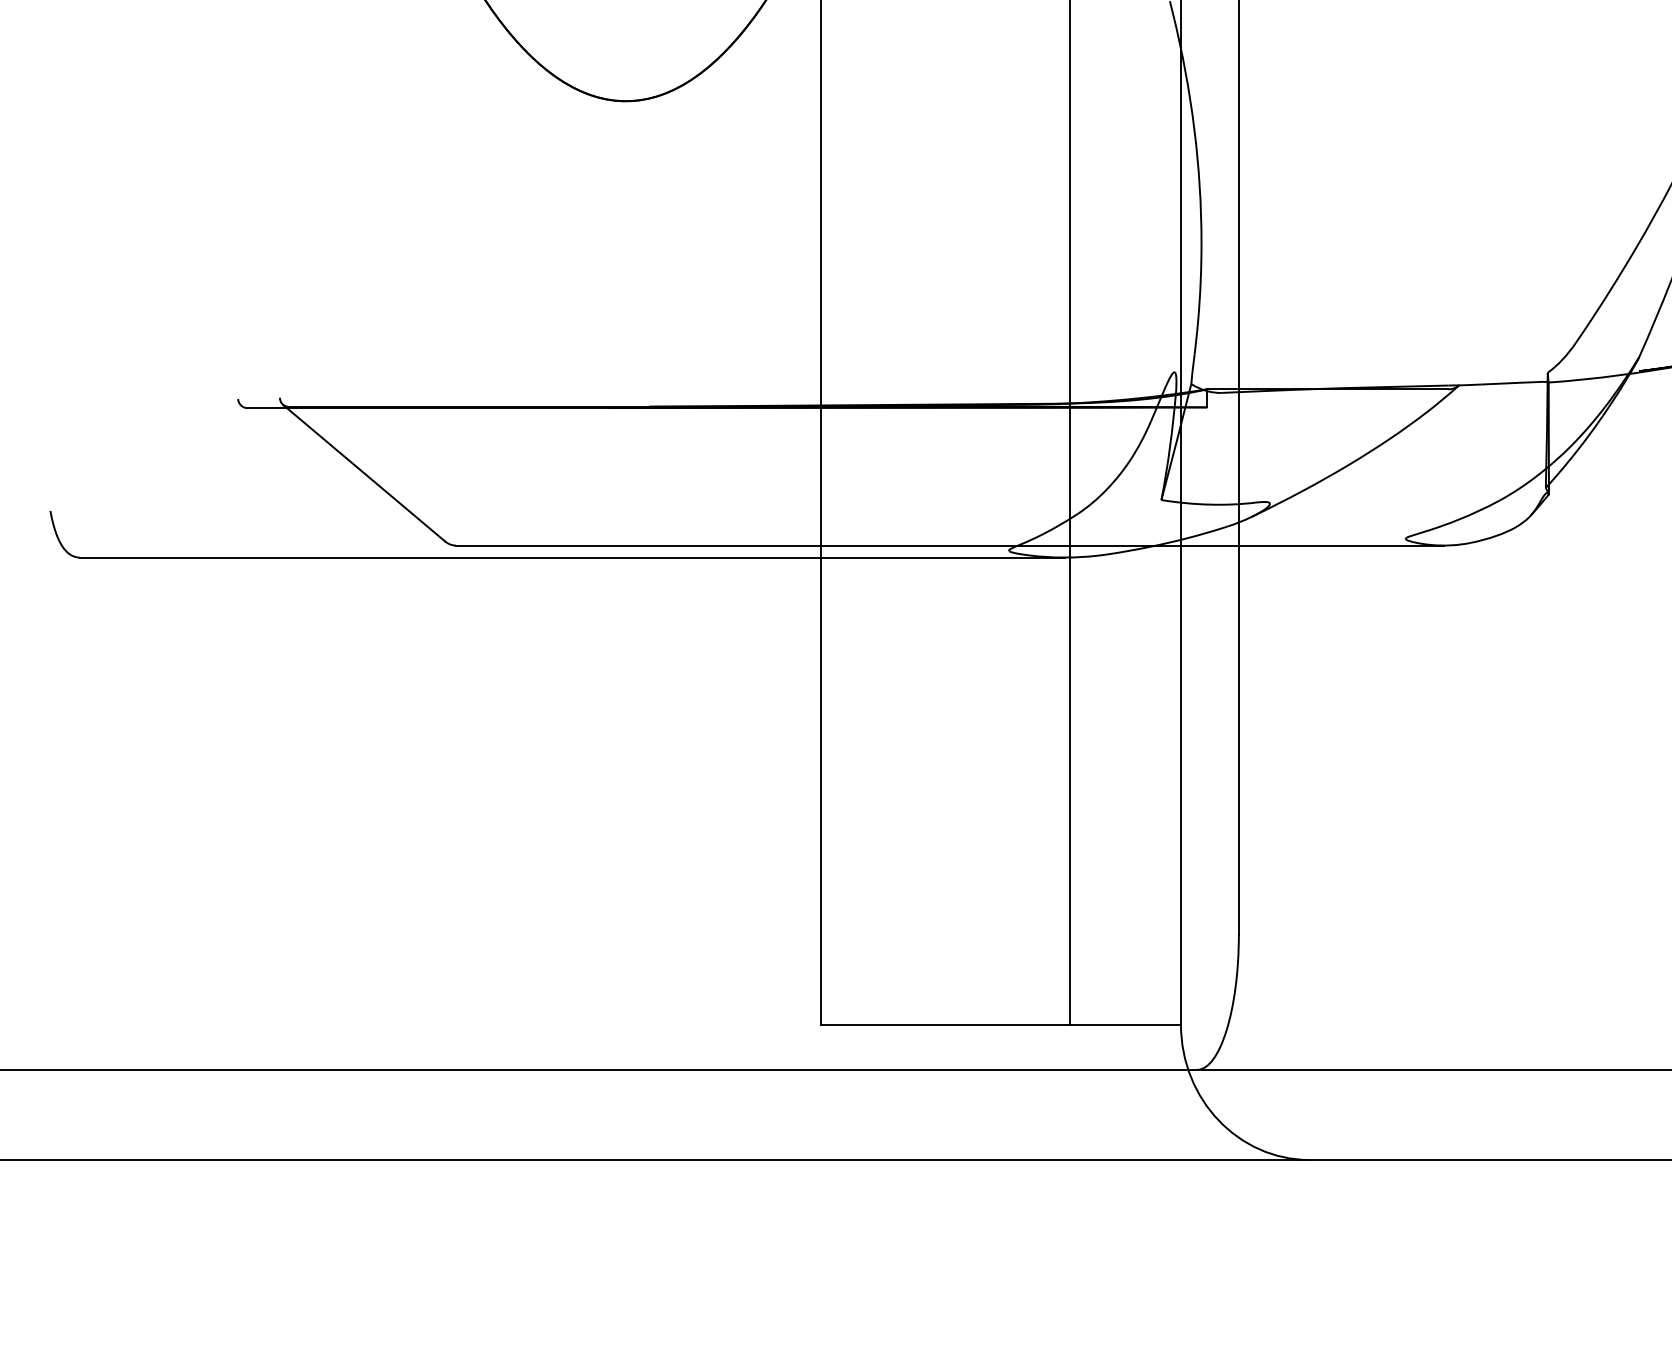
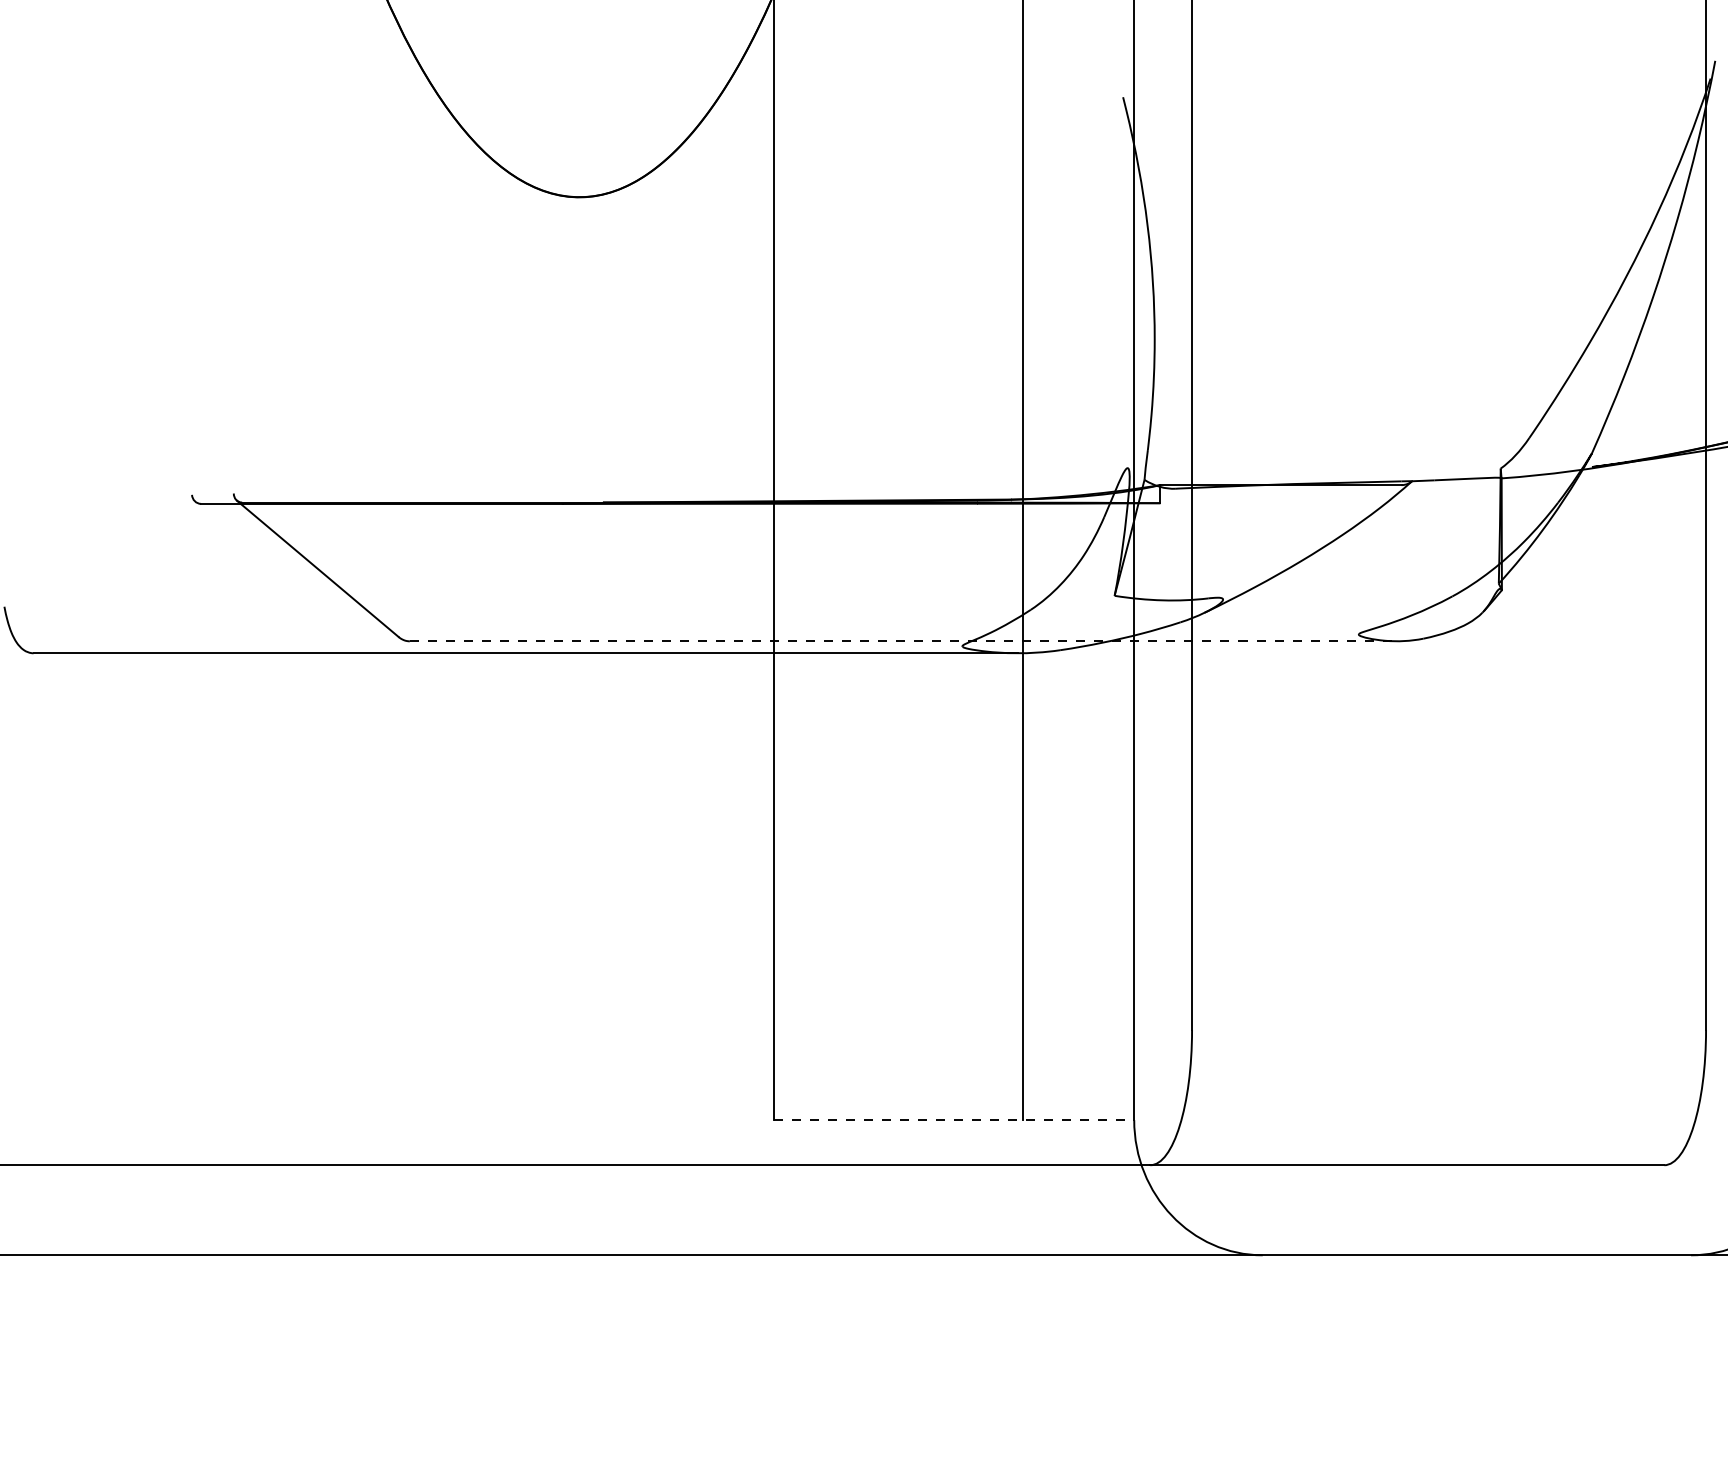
line: (950, 545) -> (903, 641), solid -> dashed
line: (1001, 1025) -> (954, 1120), solid -> dashed

